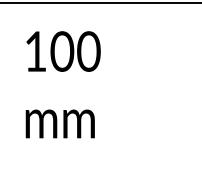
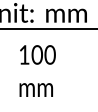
text: (62, 83) -> (37, 70), moved

